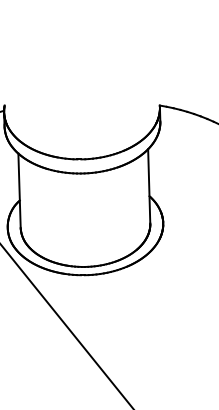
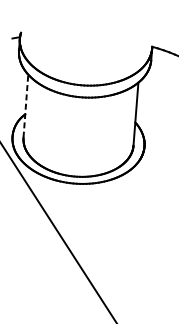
line: (19, 190) -> (25, 105), solid -> dashed

